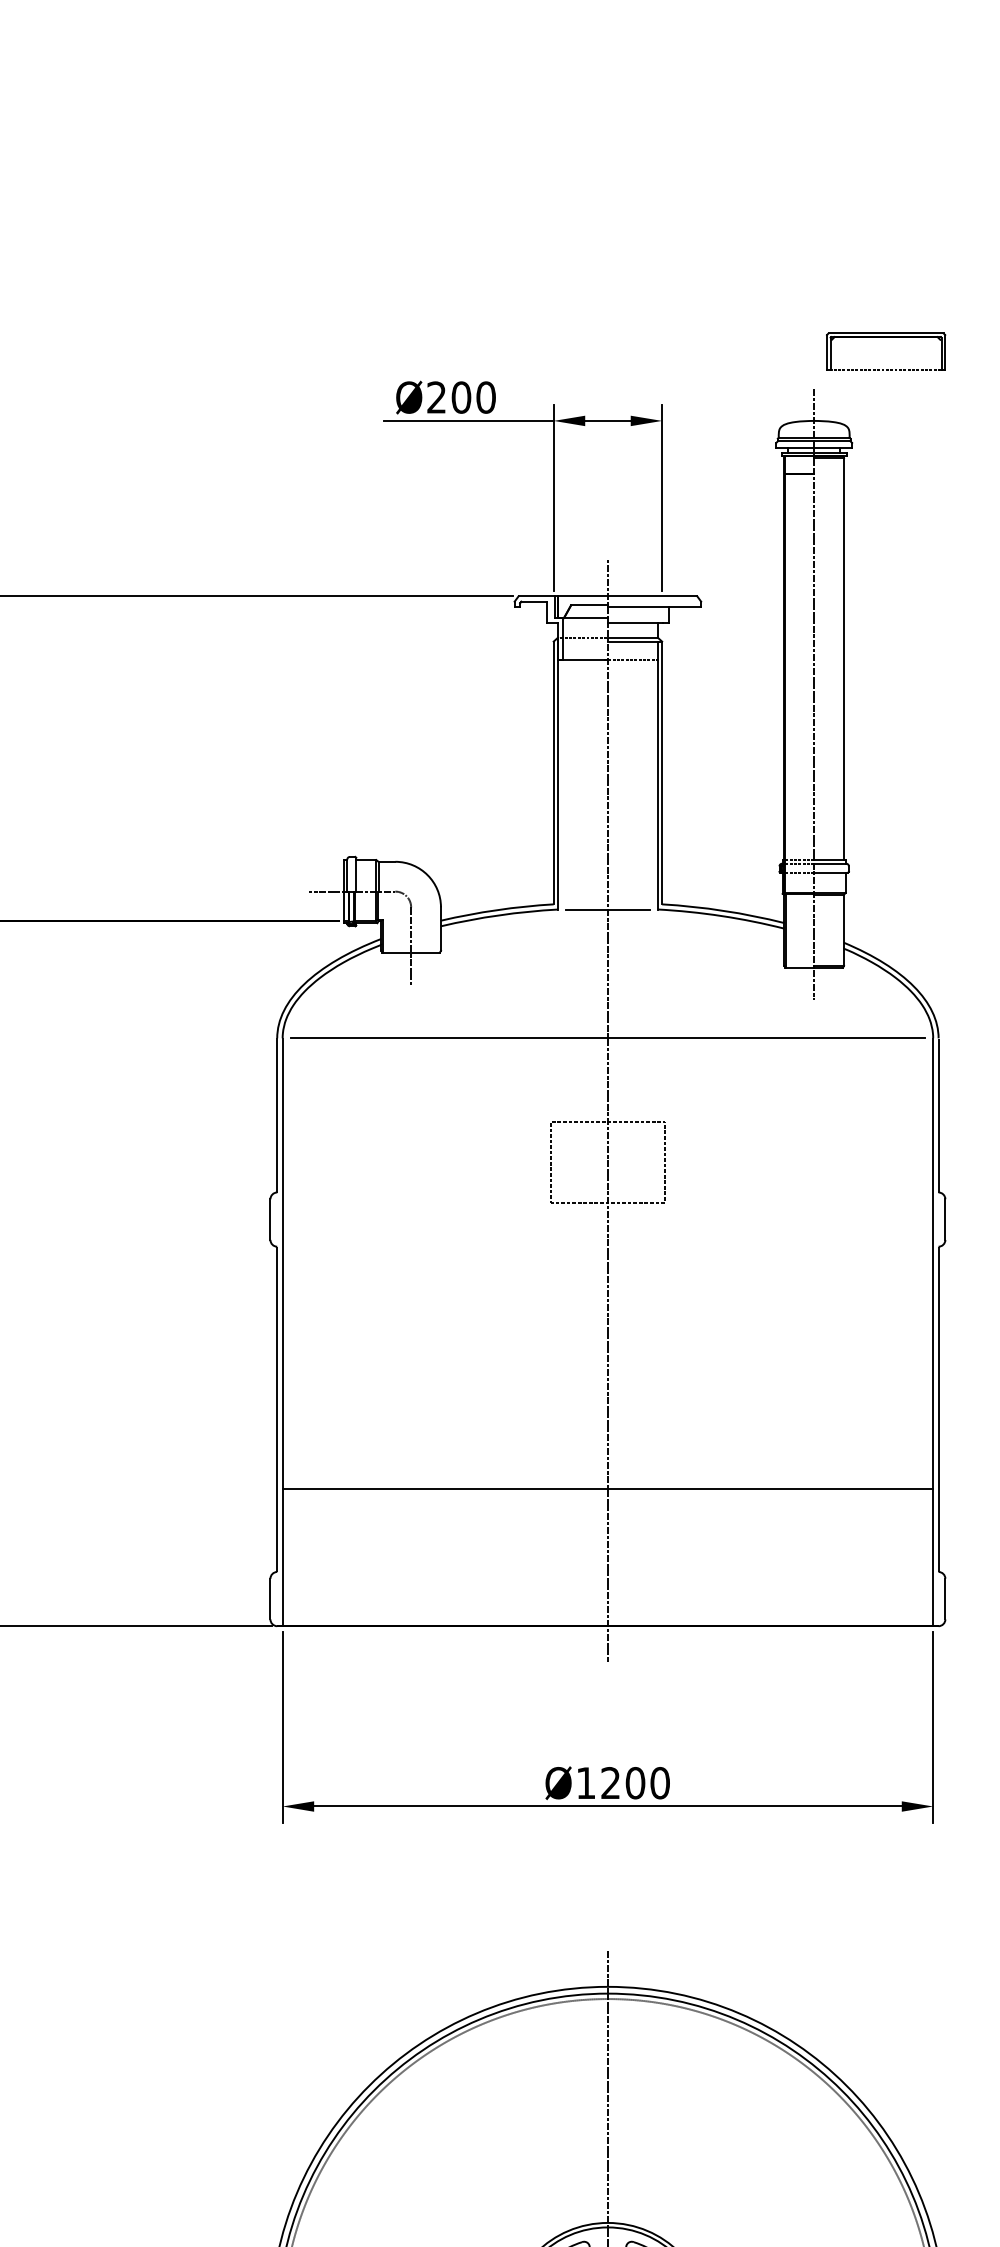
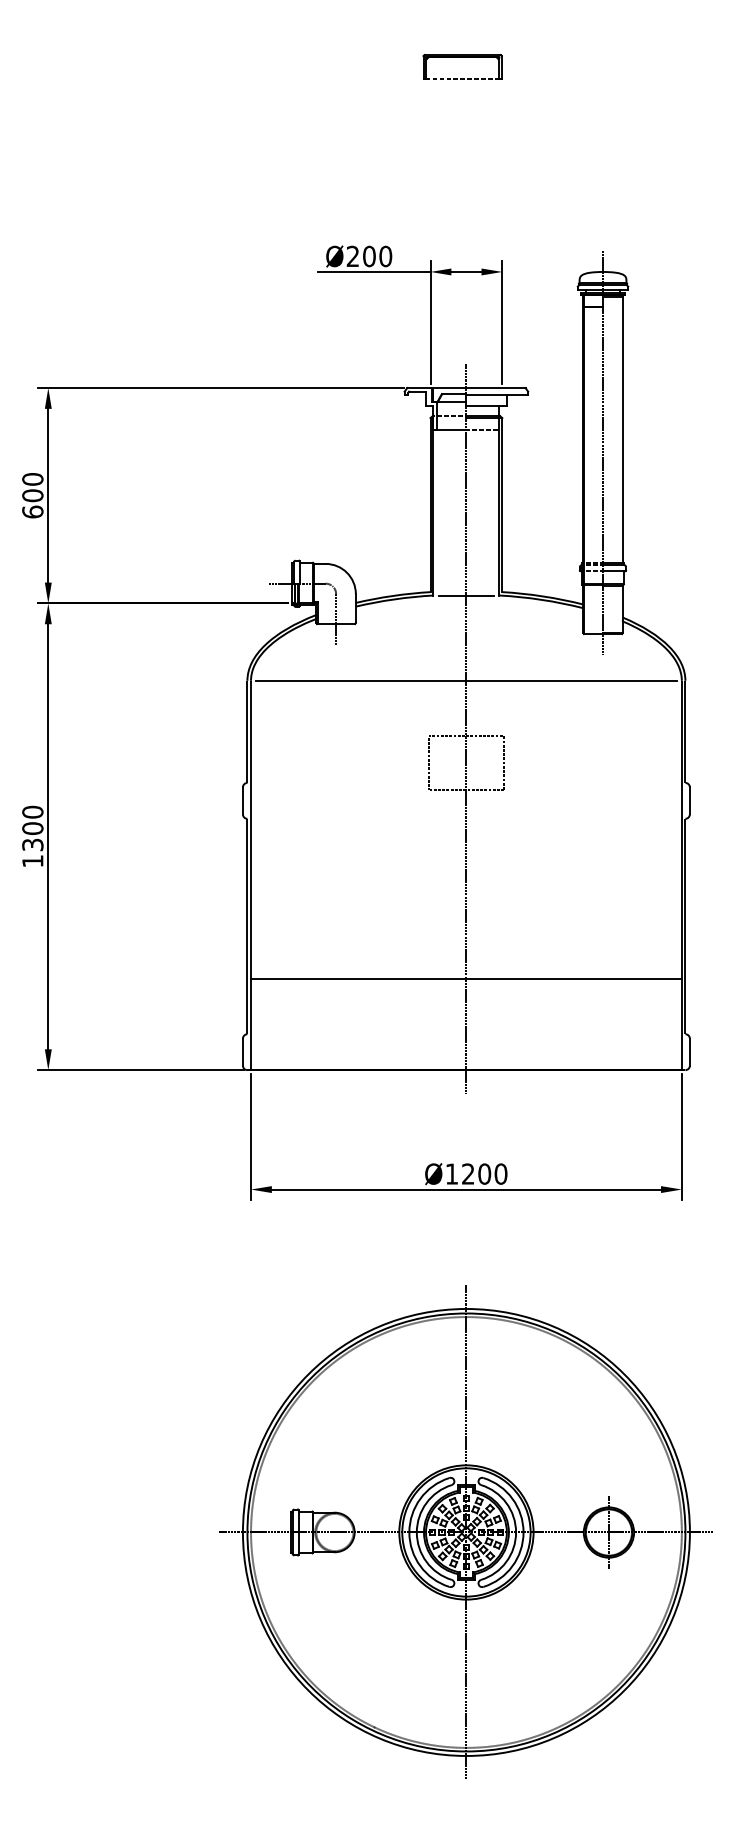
part: (885, 337) -> (462, 57), moved

